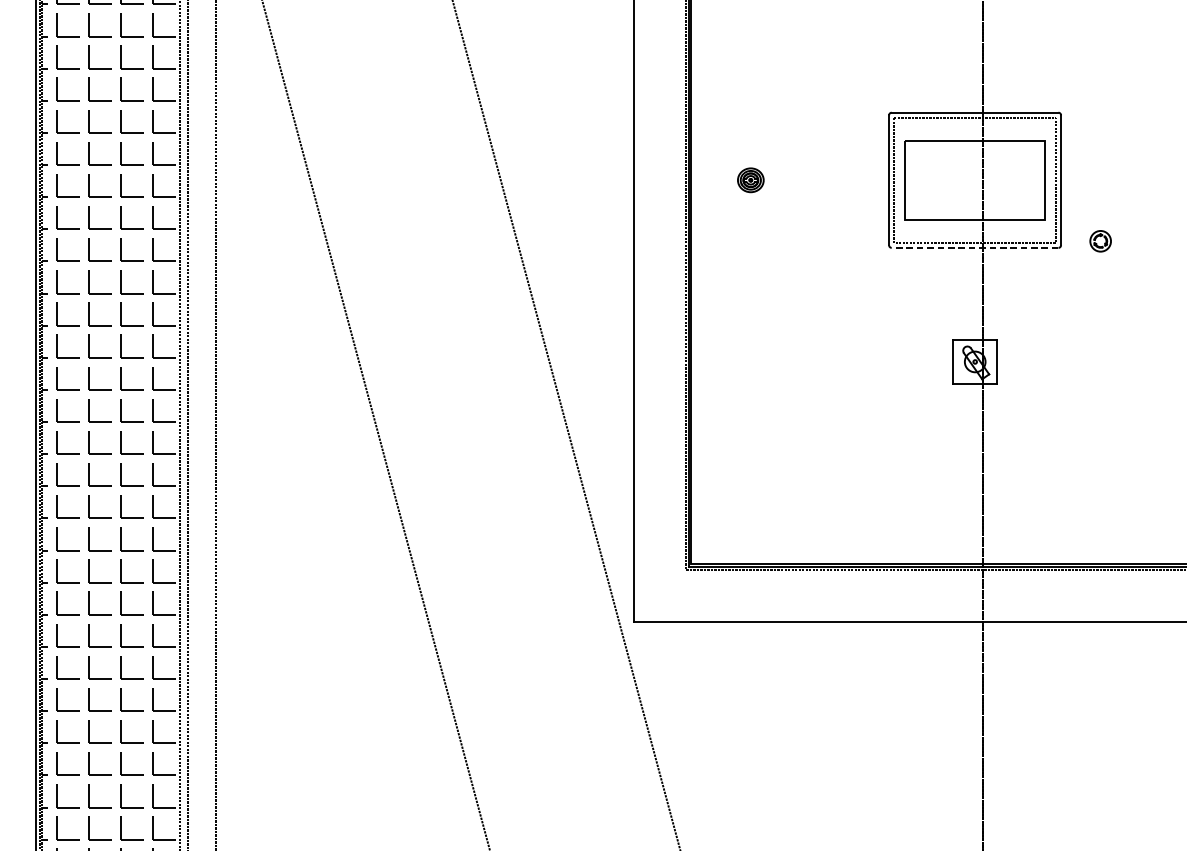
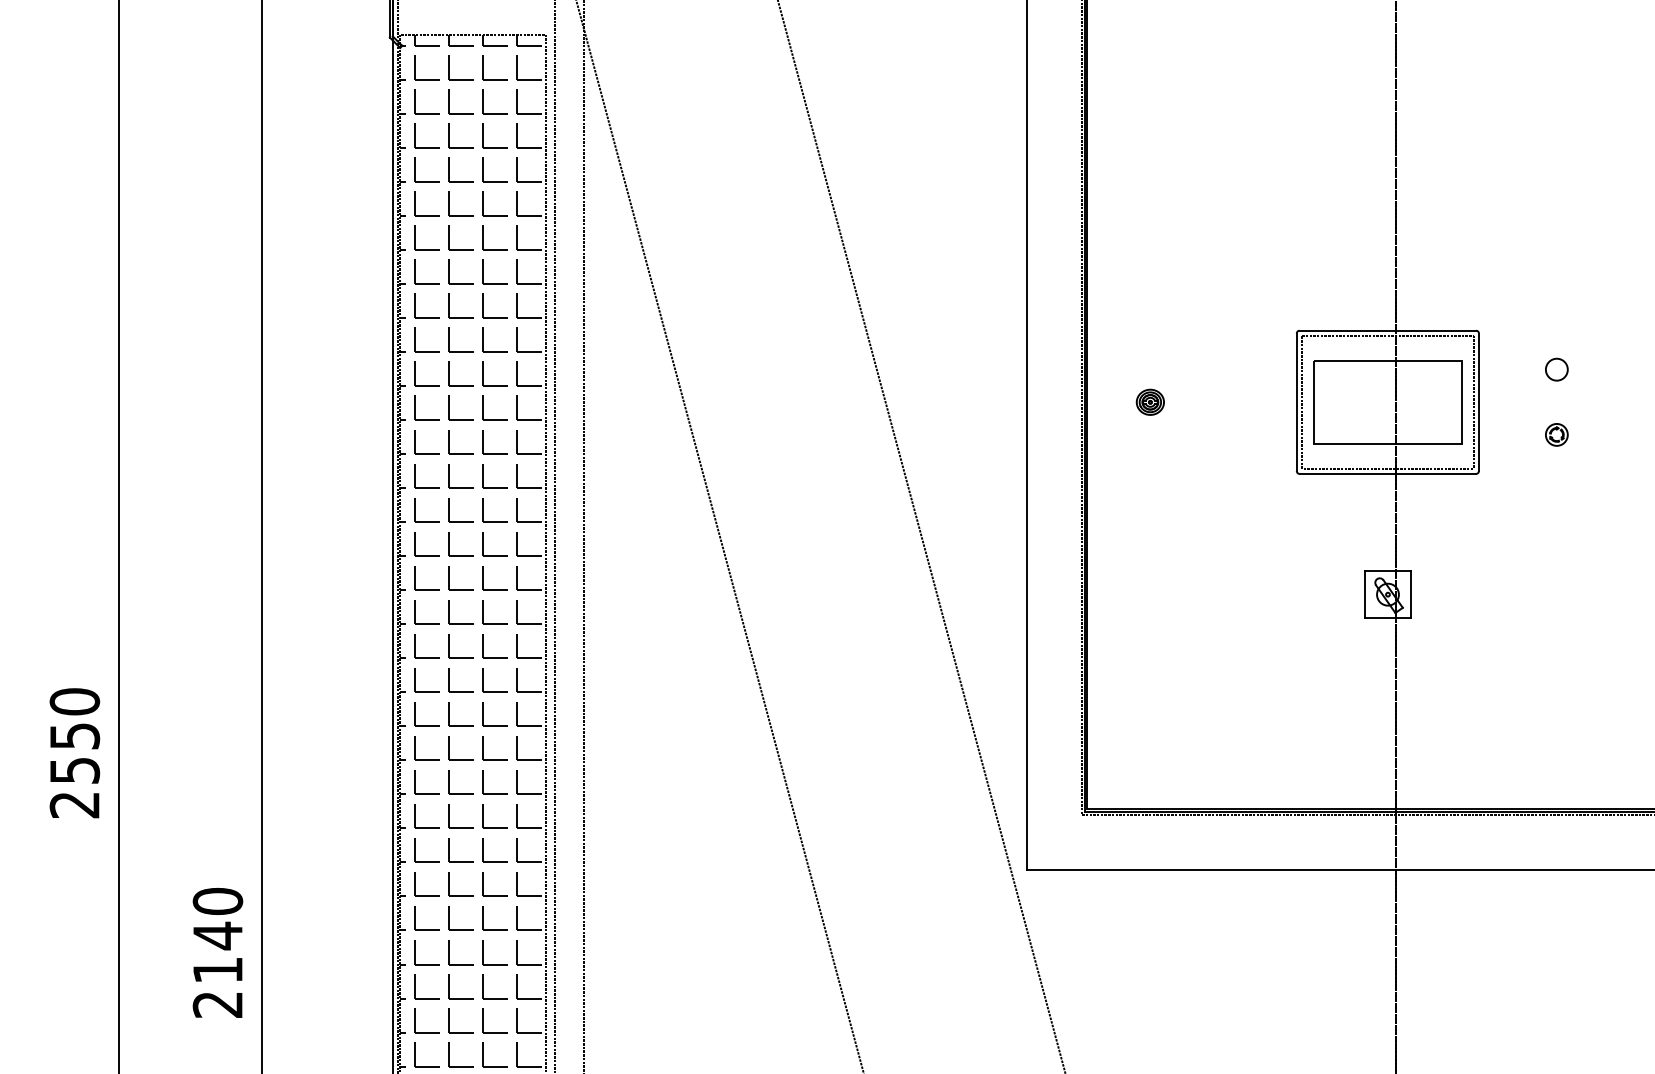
circle: (1134, 149) -> (1556, 369), added
part: (1100, 240) -> (1556, 434), moved
line: (974, 247) -> (1387, 473), dashed -> solid

